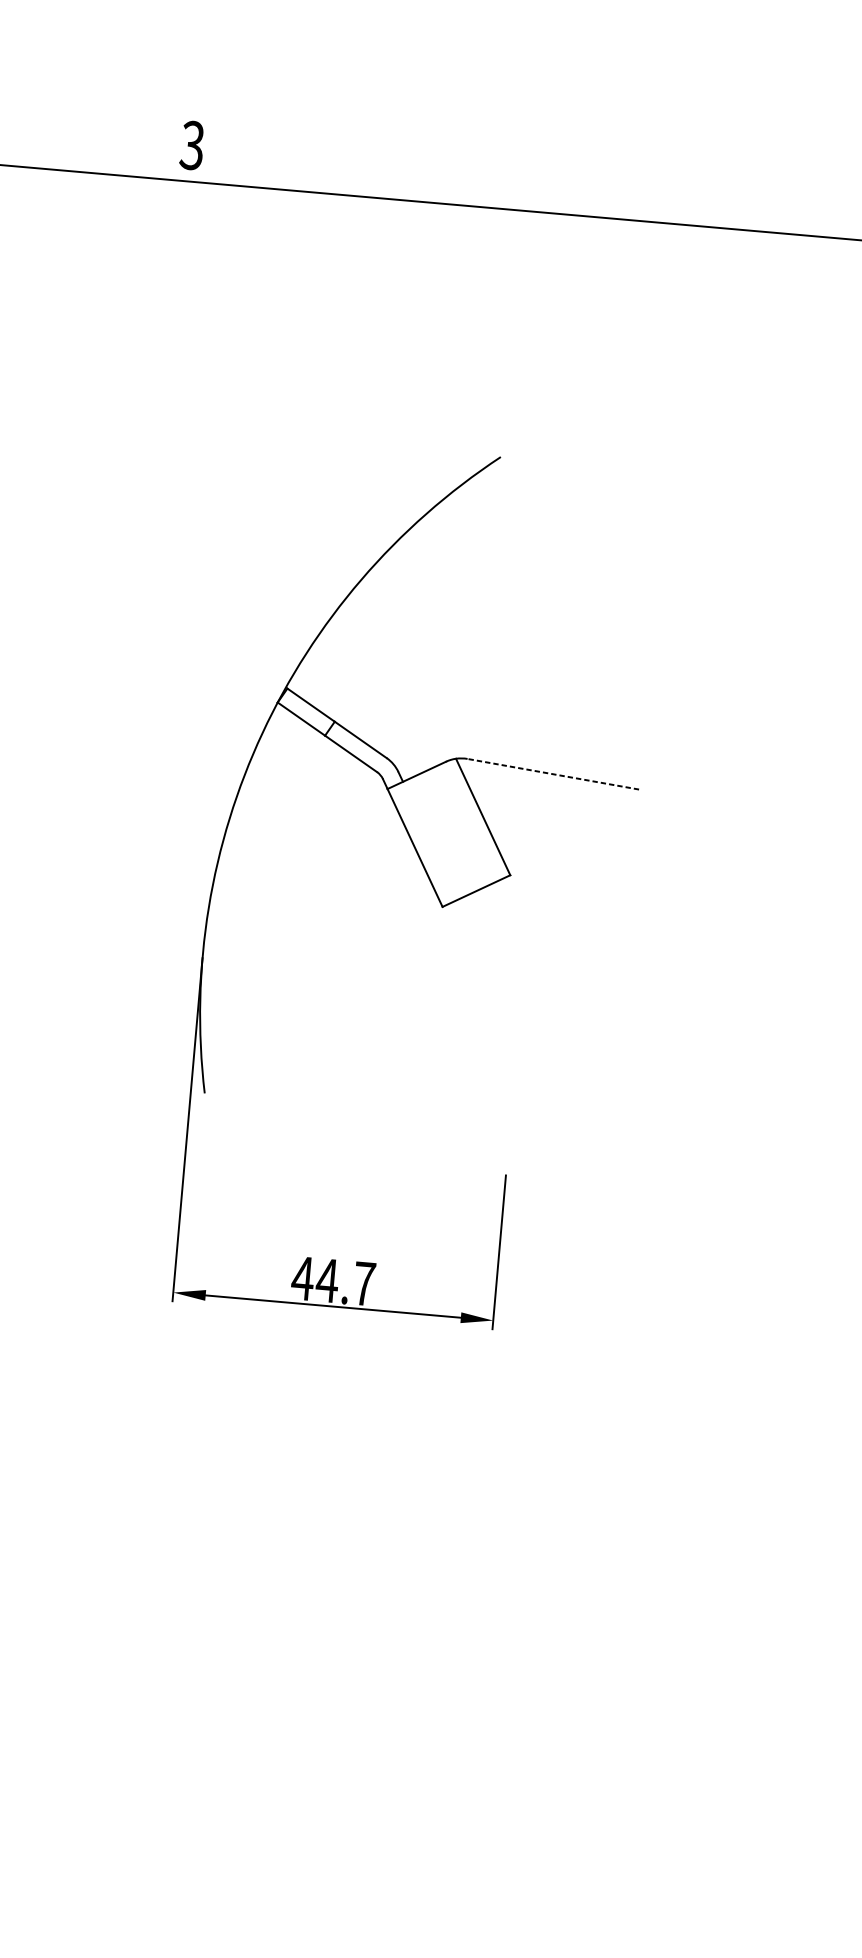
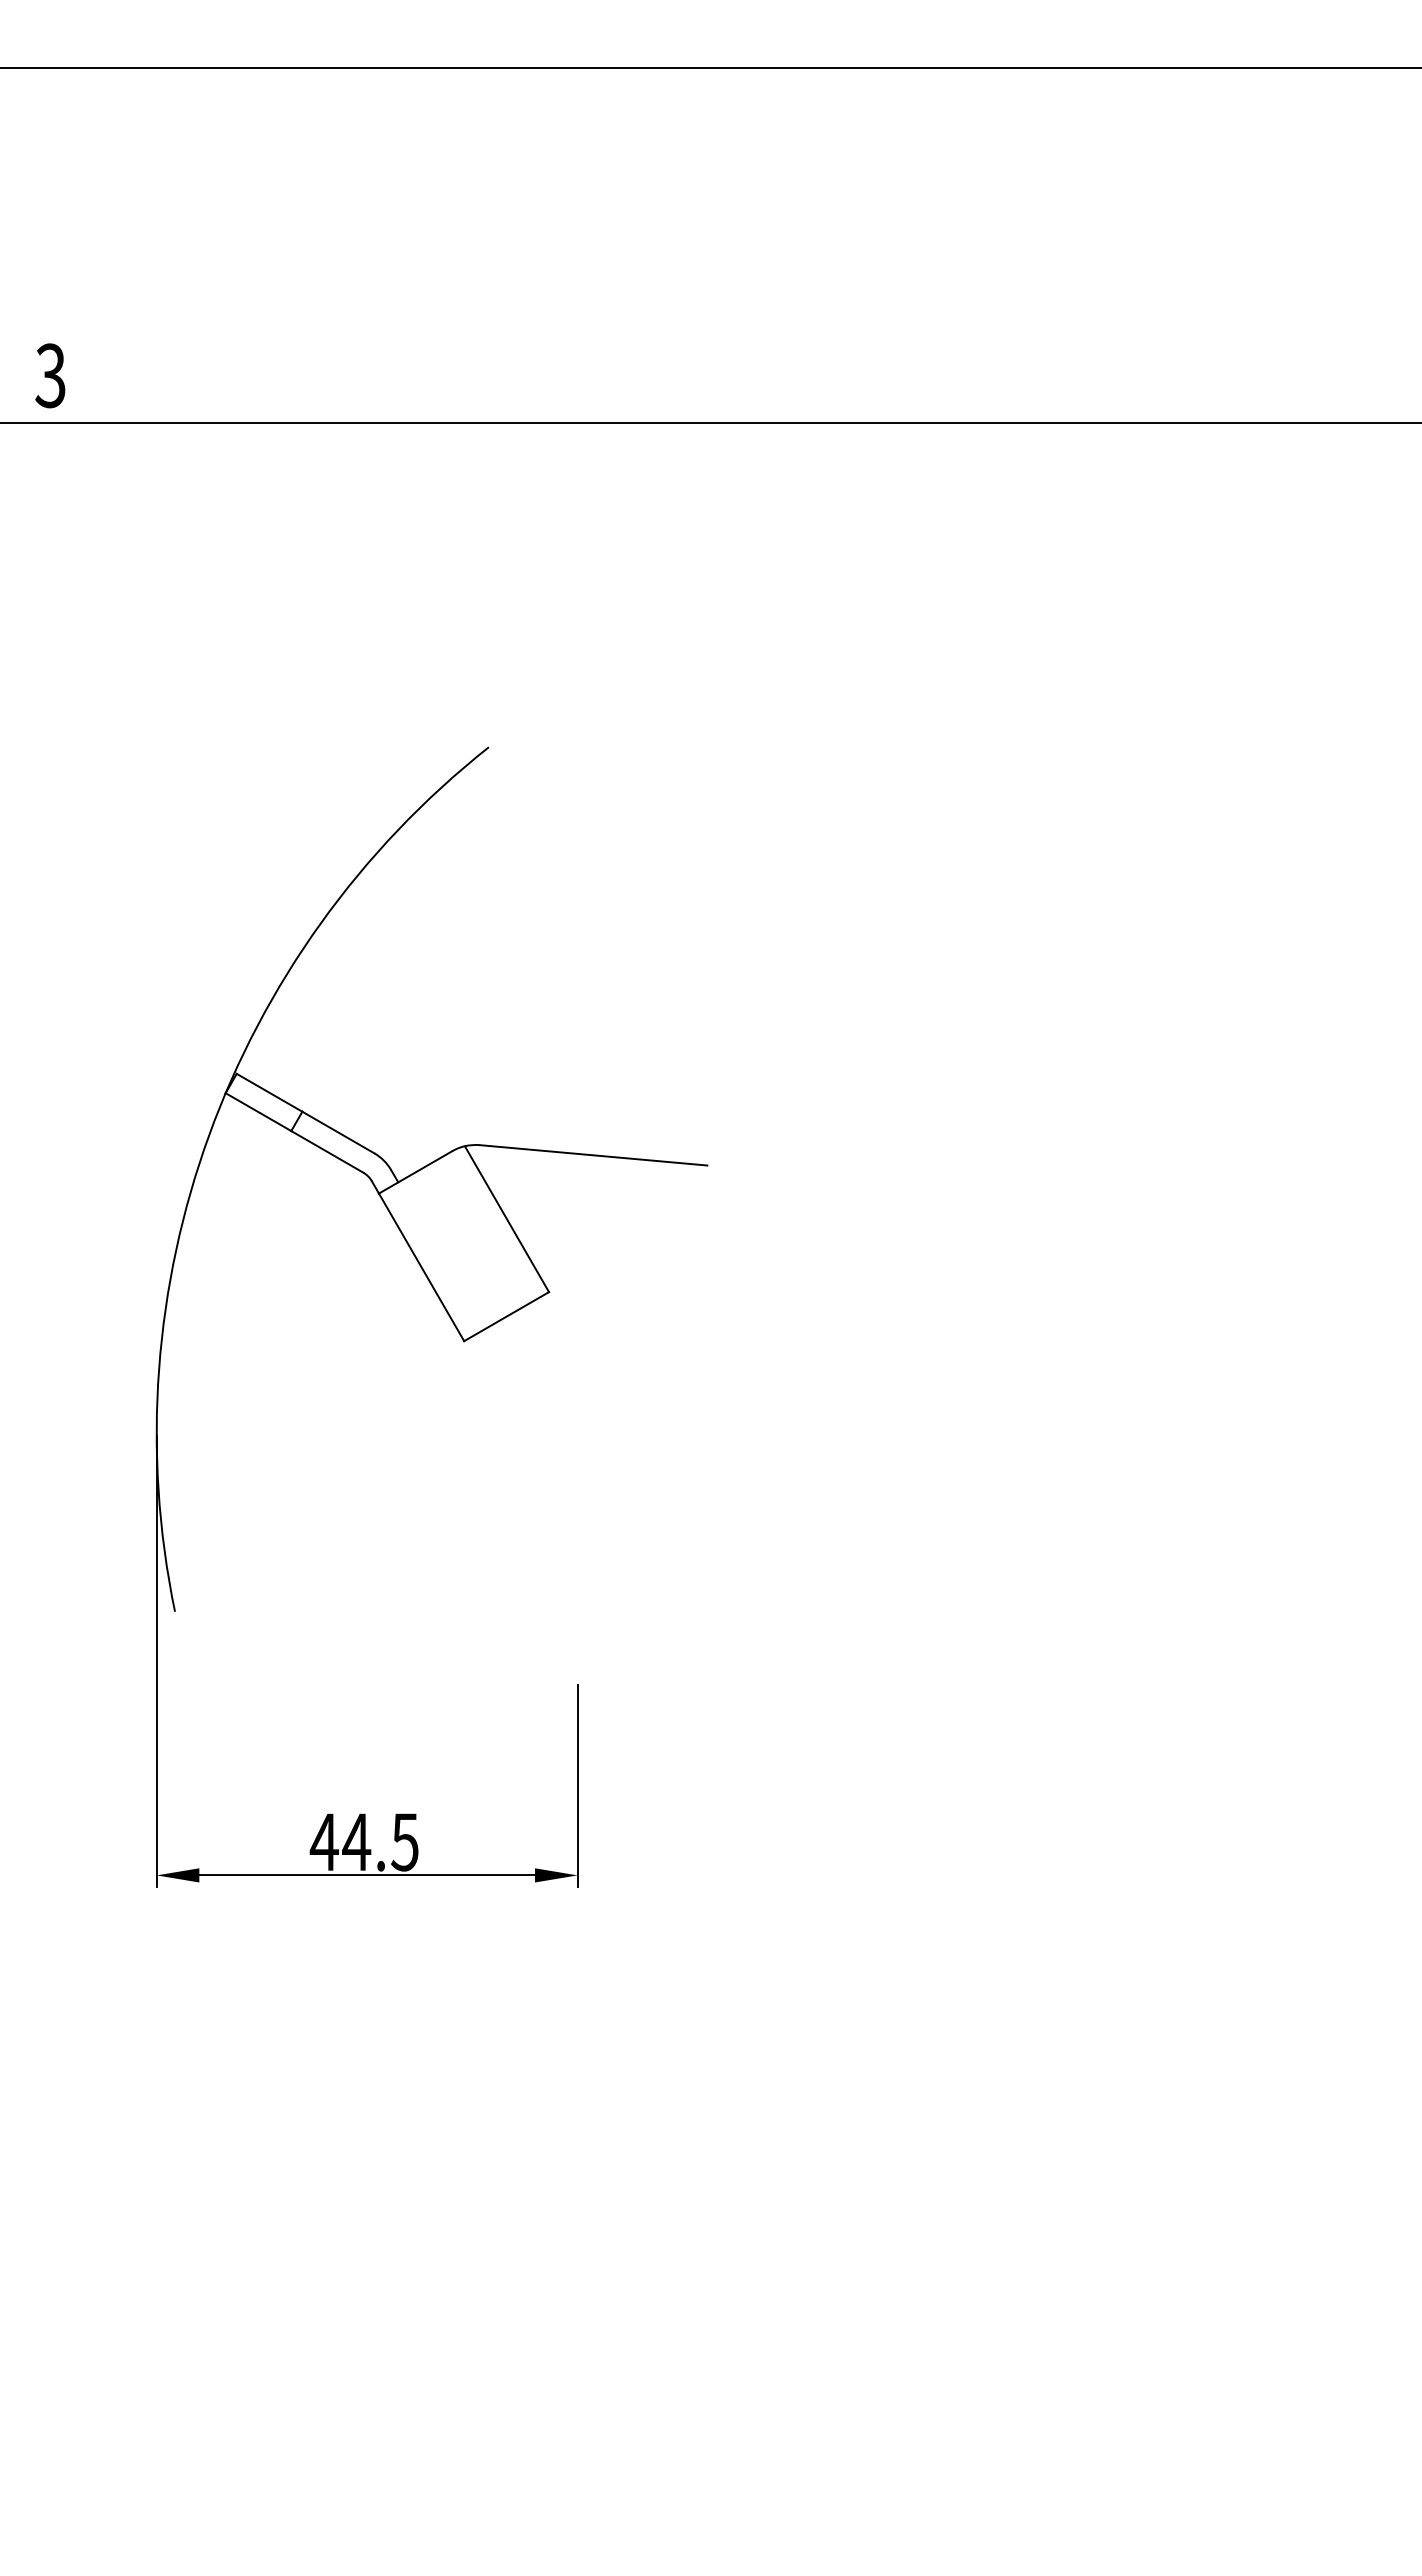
line: (553, 774) -> (593, 1155), dashed -> solid
text: (363, 1284) -> (404, 1842), 44.7 -> 44.5

